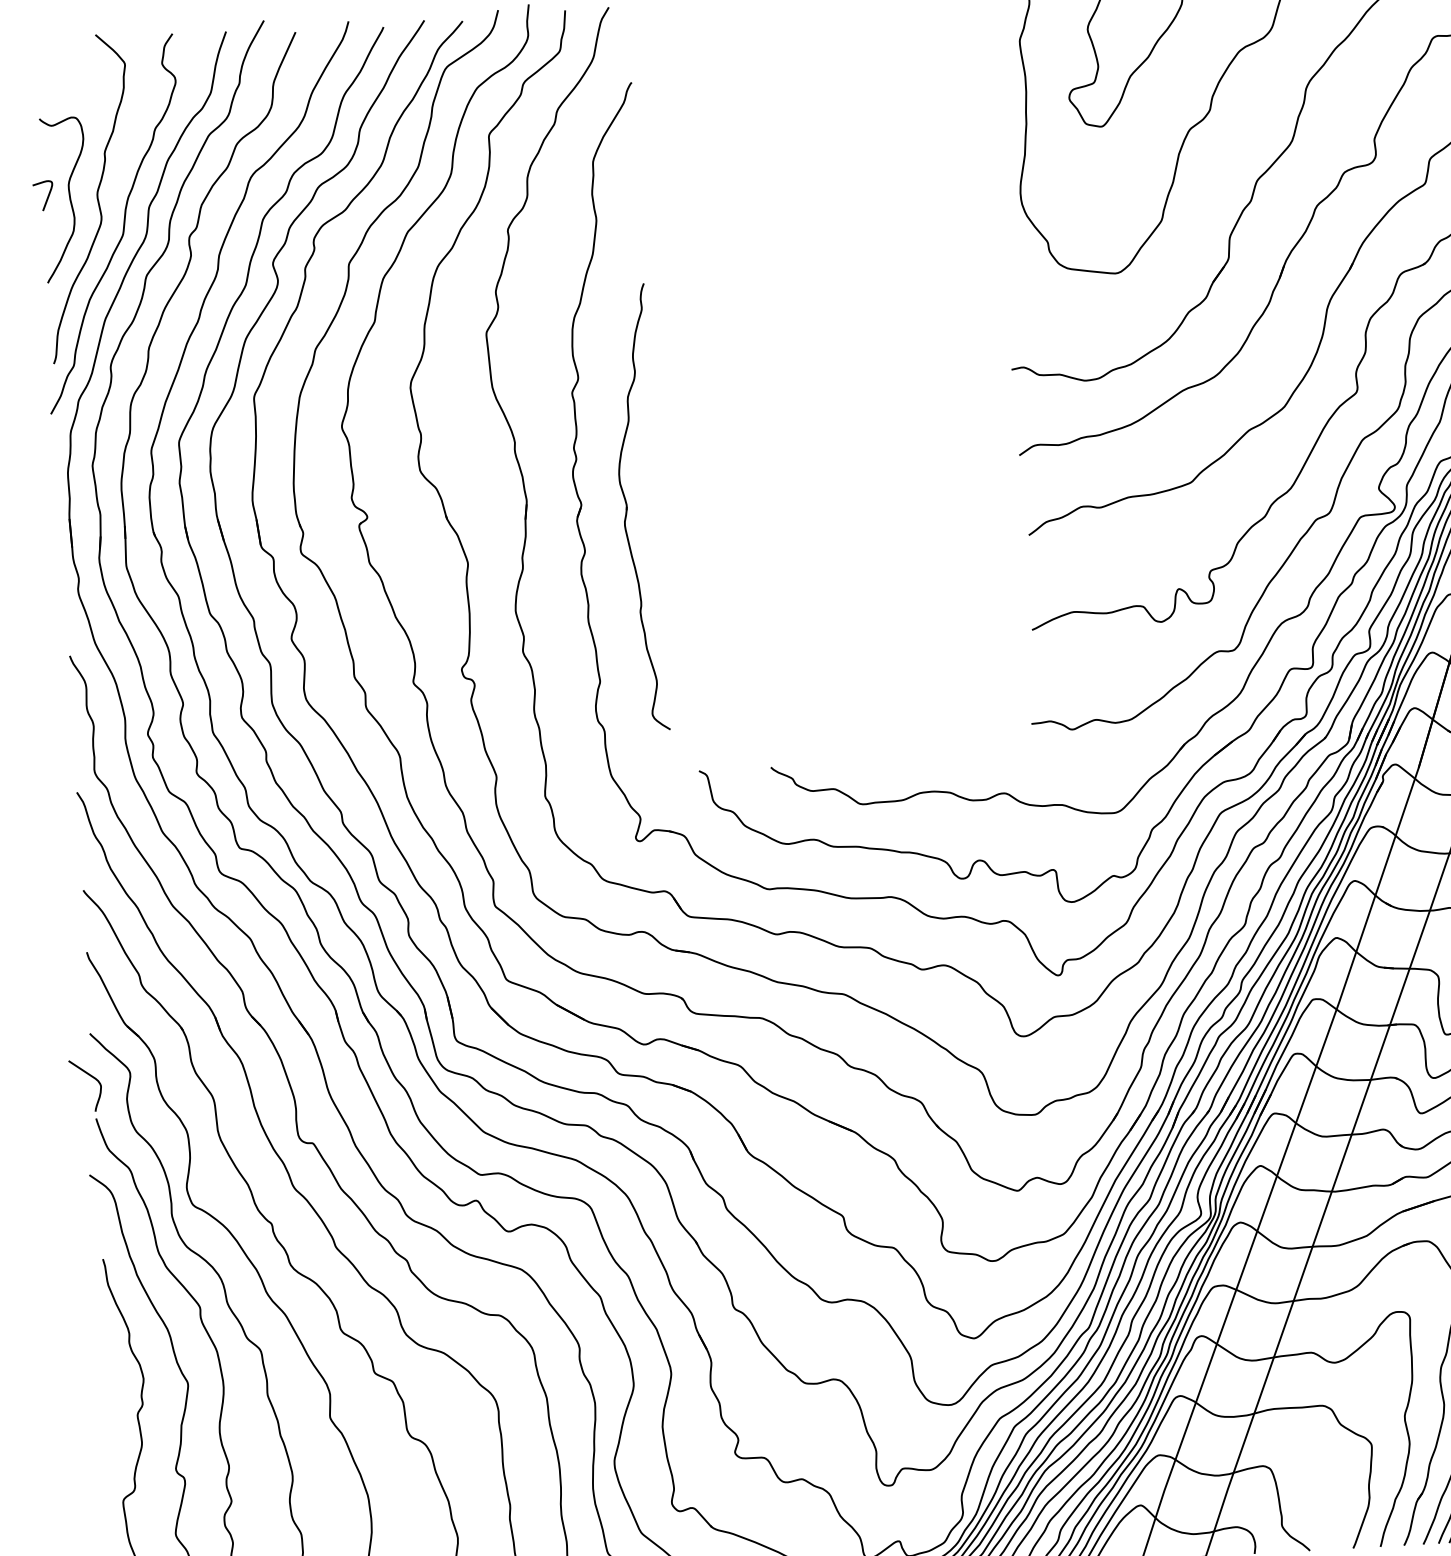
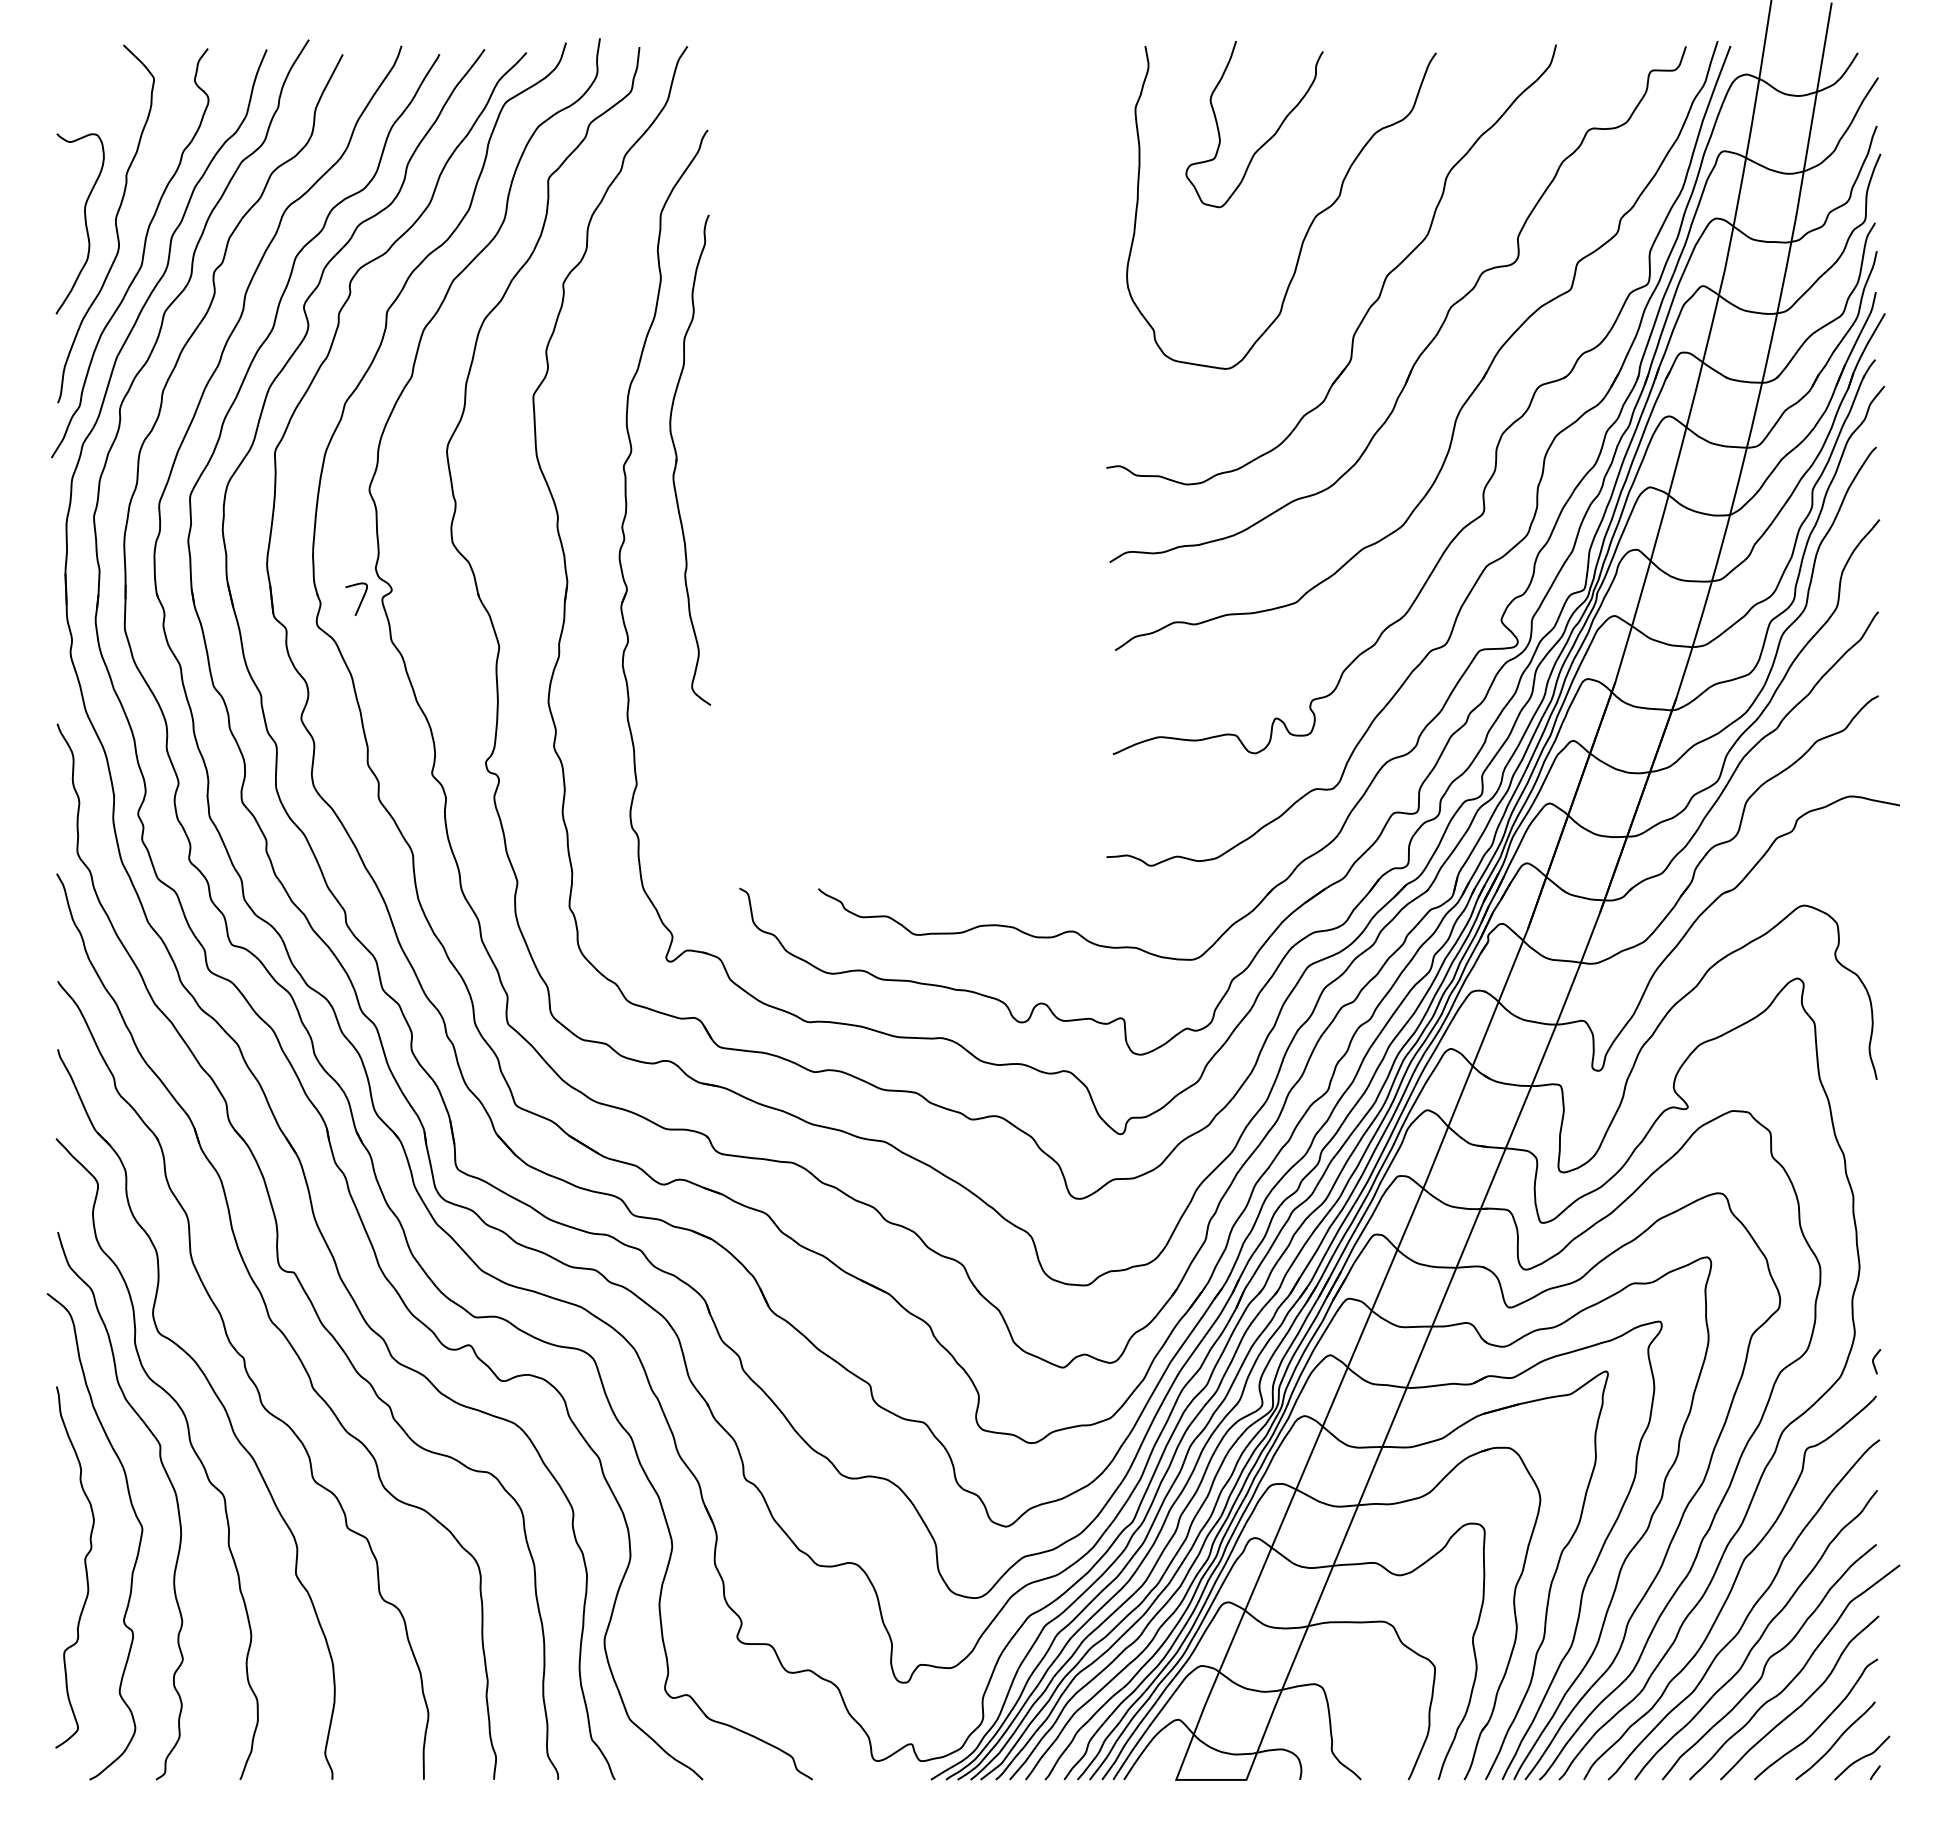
curve: (47, 197) -> (360, 601), moved
part: (627, 507) -> (677, 459), moved
curve: (92, 1078) -> (56, 1187), removed

